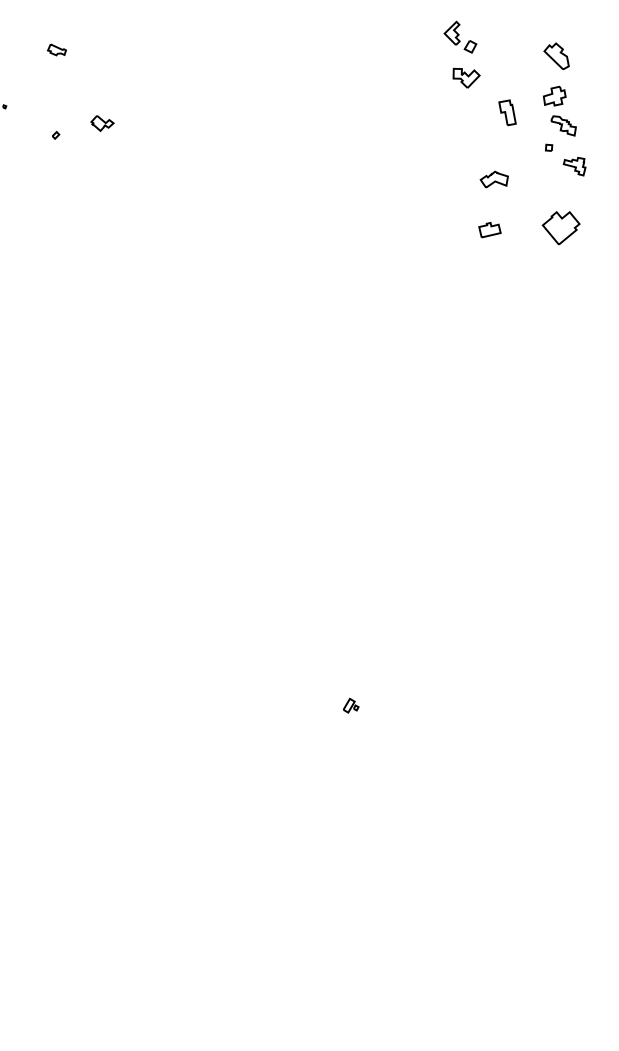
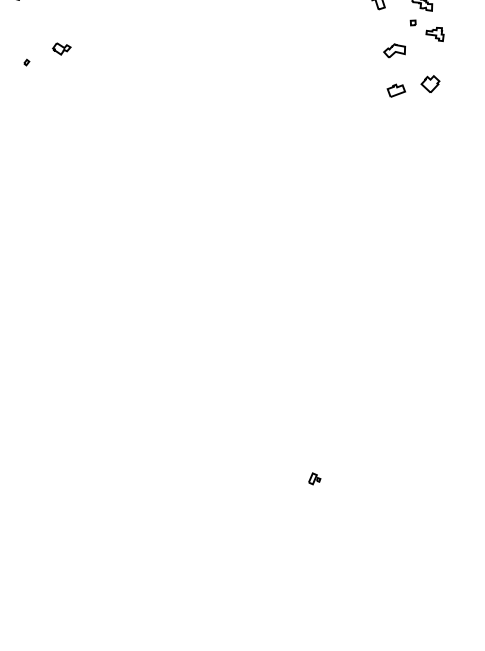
part: (493, 179) -> (394, 50), moved
part: (560, 227) -> (430, 84), size x0.62
part: (489, 230) -> (396, 90), moved

